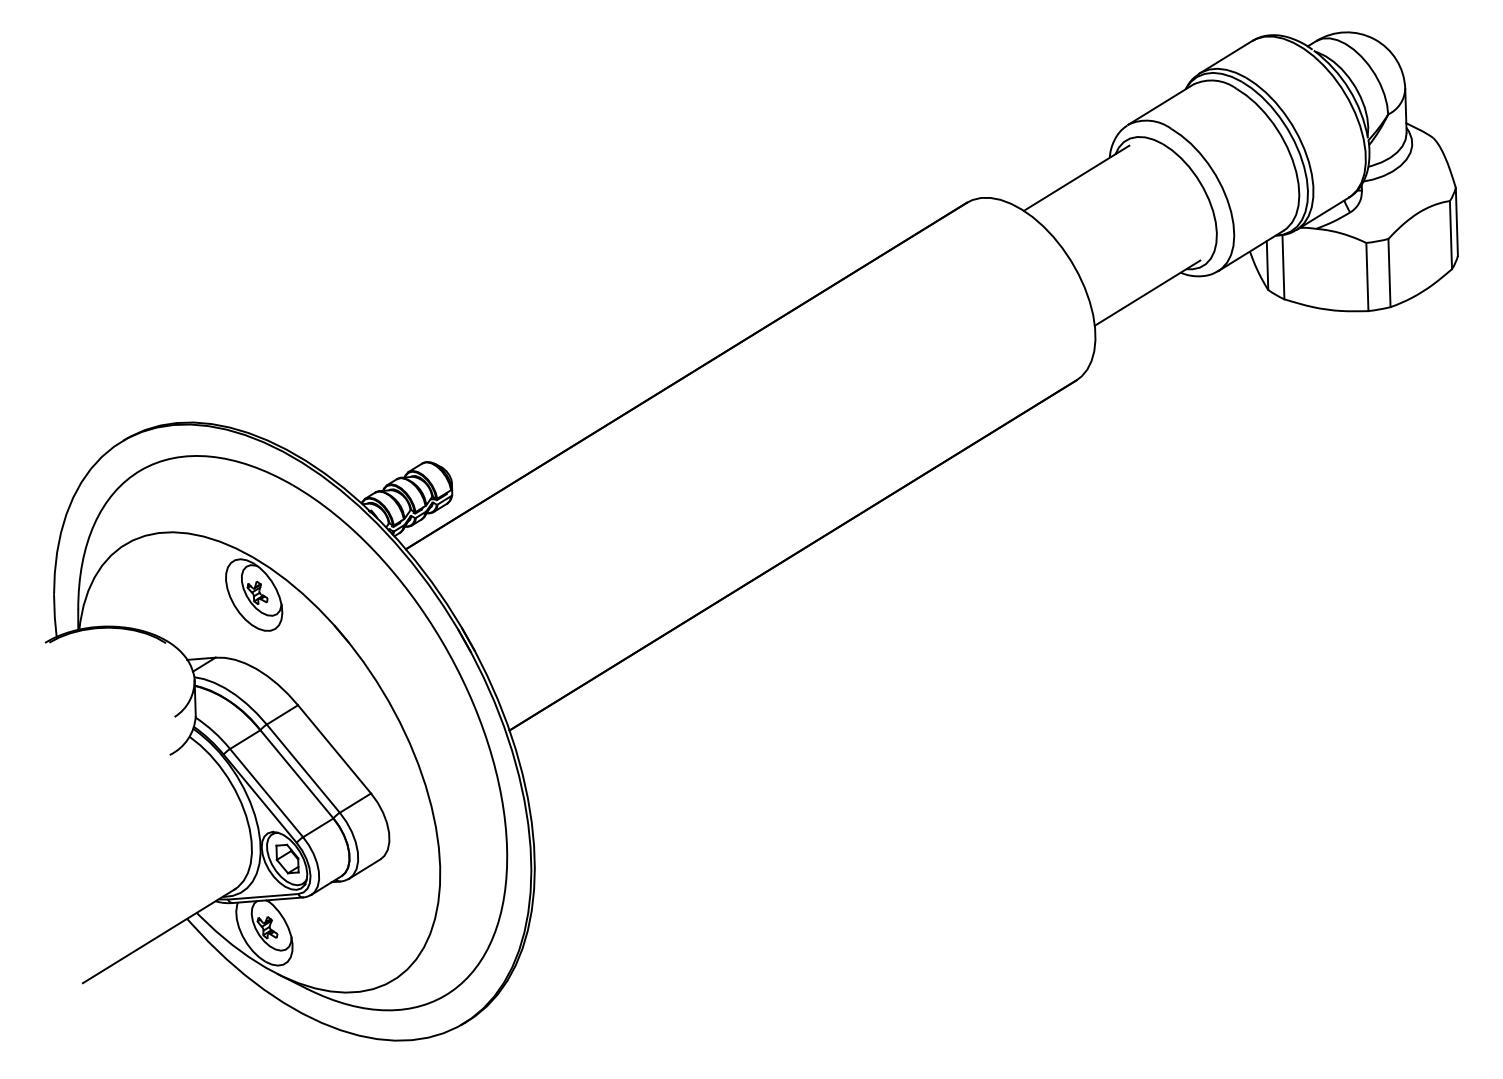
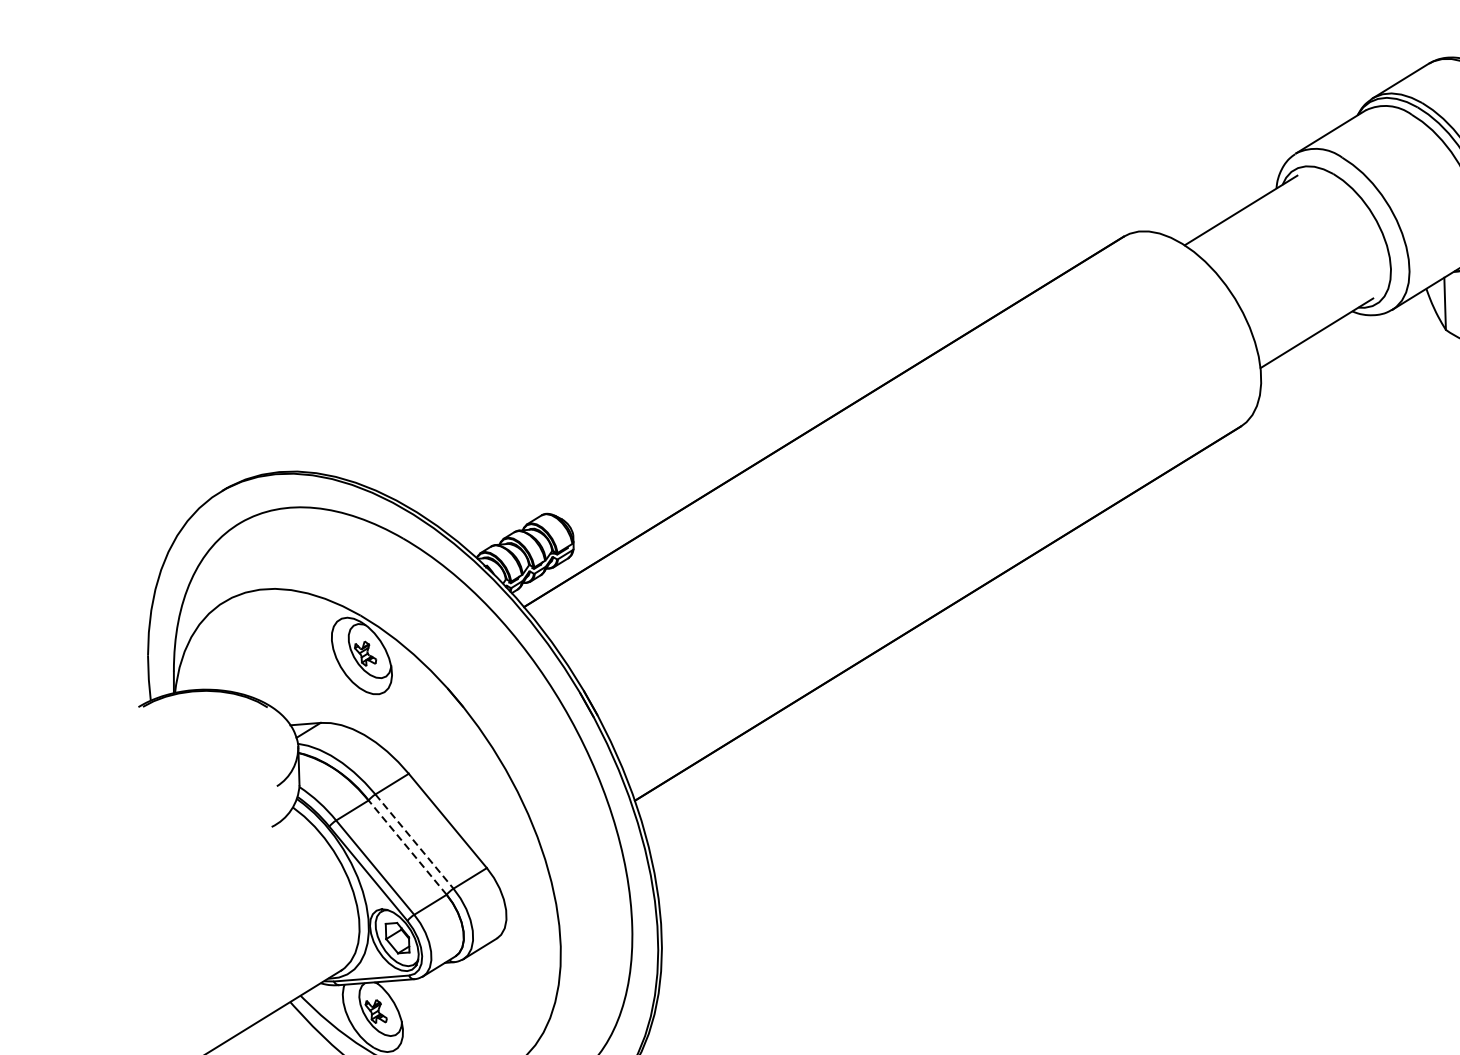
line: (303, 769) -> (414, 842), solid -> dashed
line: (296, 773) -> (407, 846), solid -> dashed

